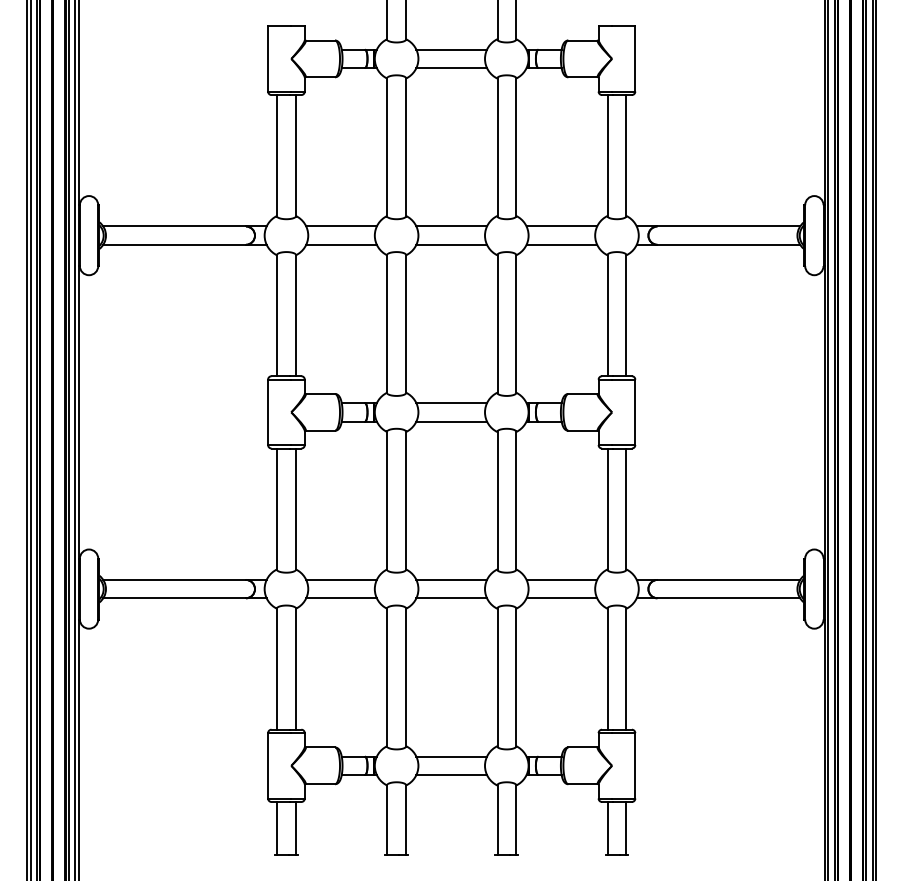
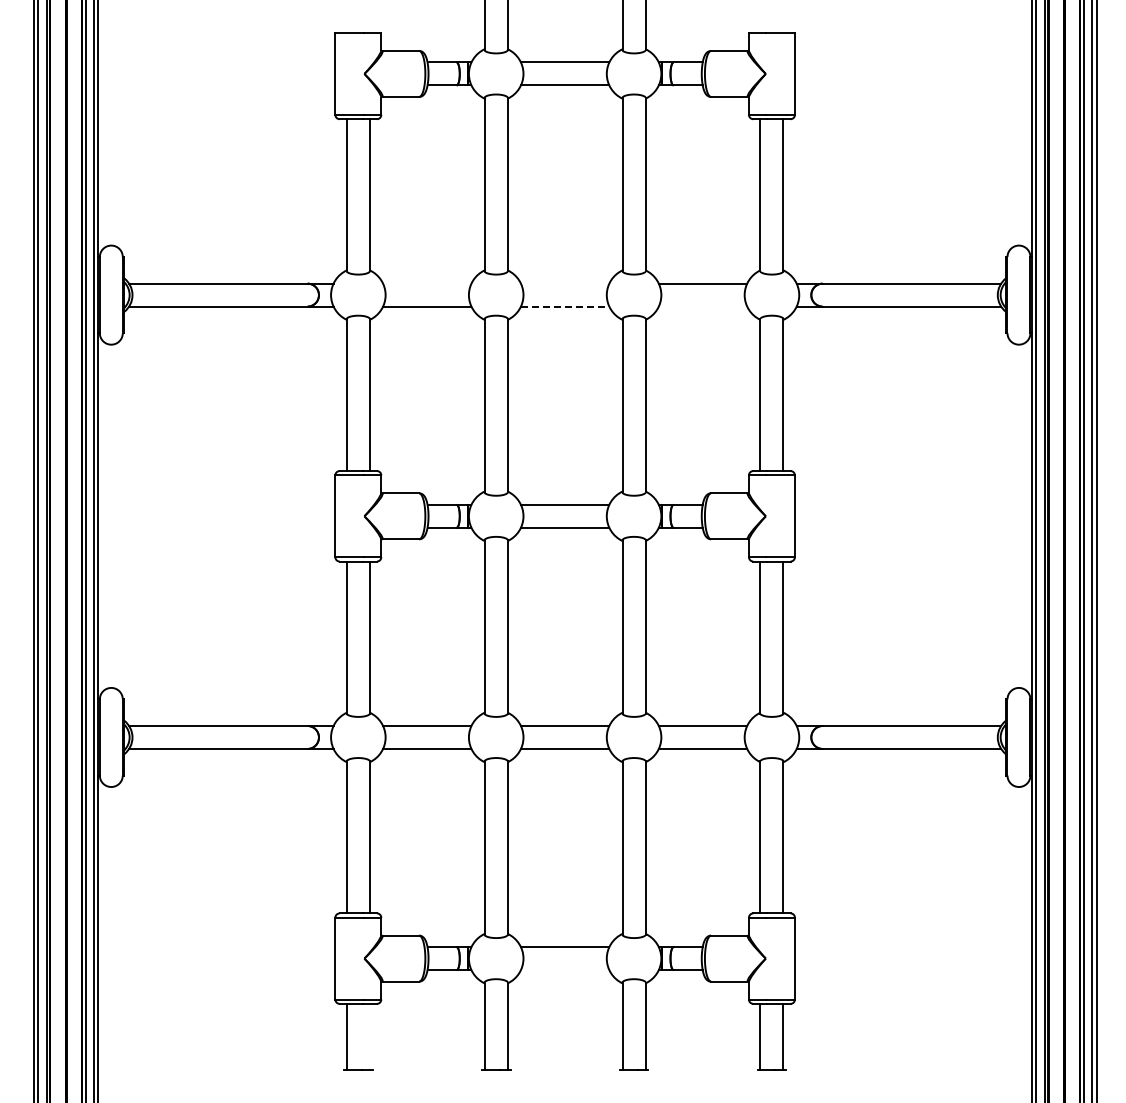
line: (341, 226) -> (427, 283), removed
line: (451, 226) -> (564, 283), removed
line: (451, 244) -> (565, 306), solid -> dashed
line: (561, 244) -> (702, 306), removed
line: (451, 775) -> (564, 970), removed
line: (295, 828) -> (369, 1036), removed

